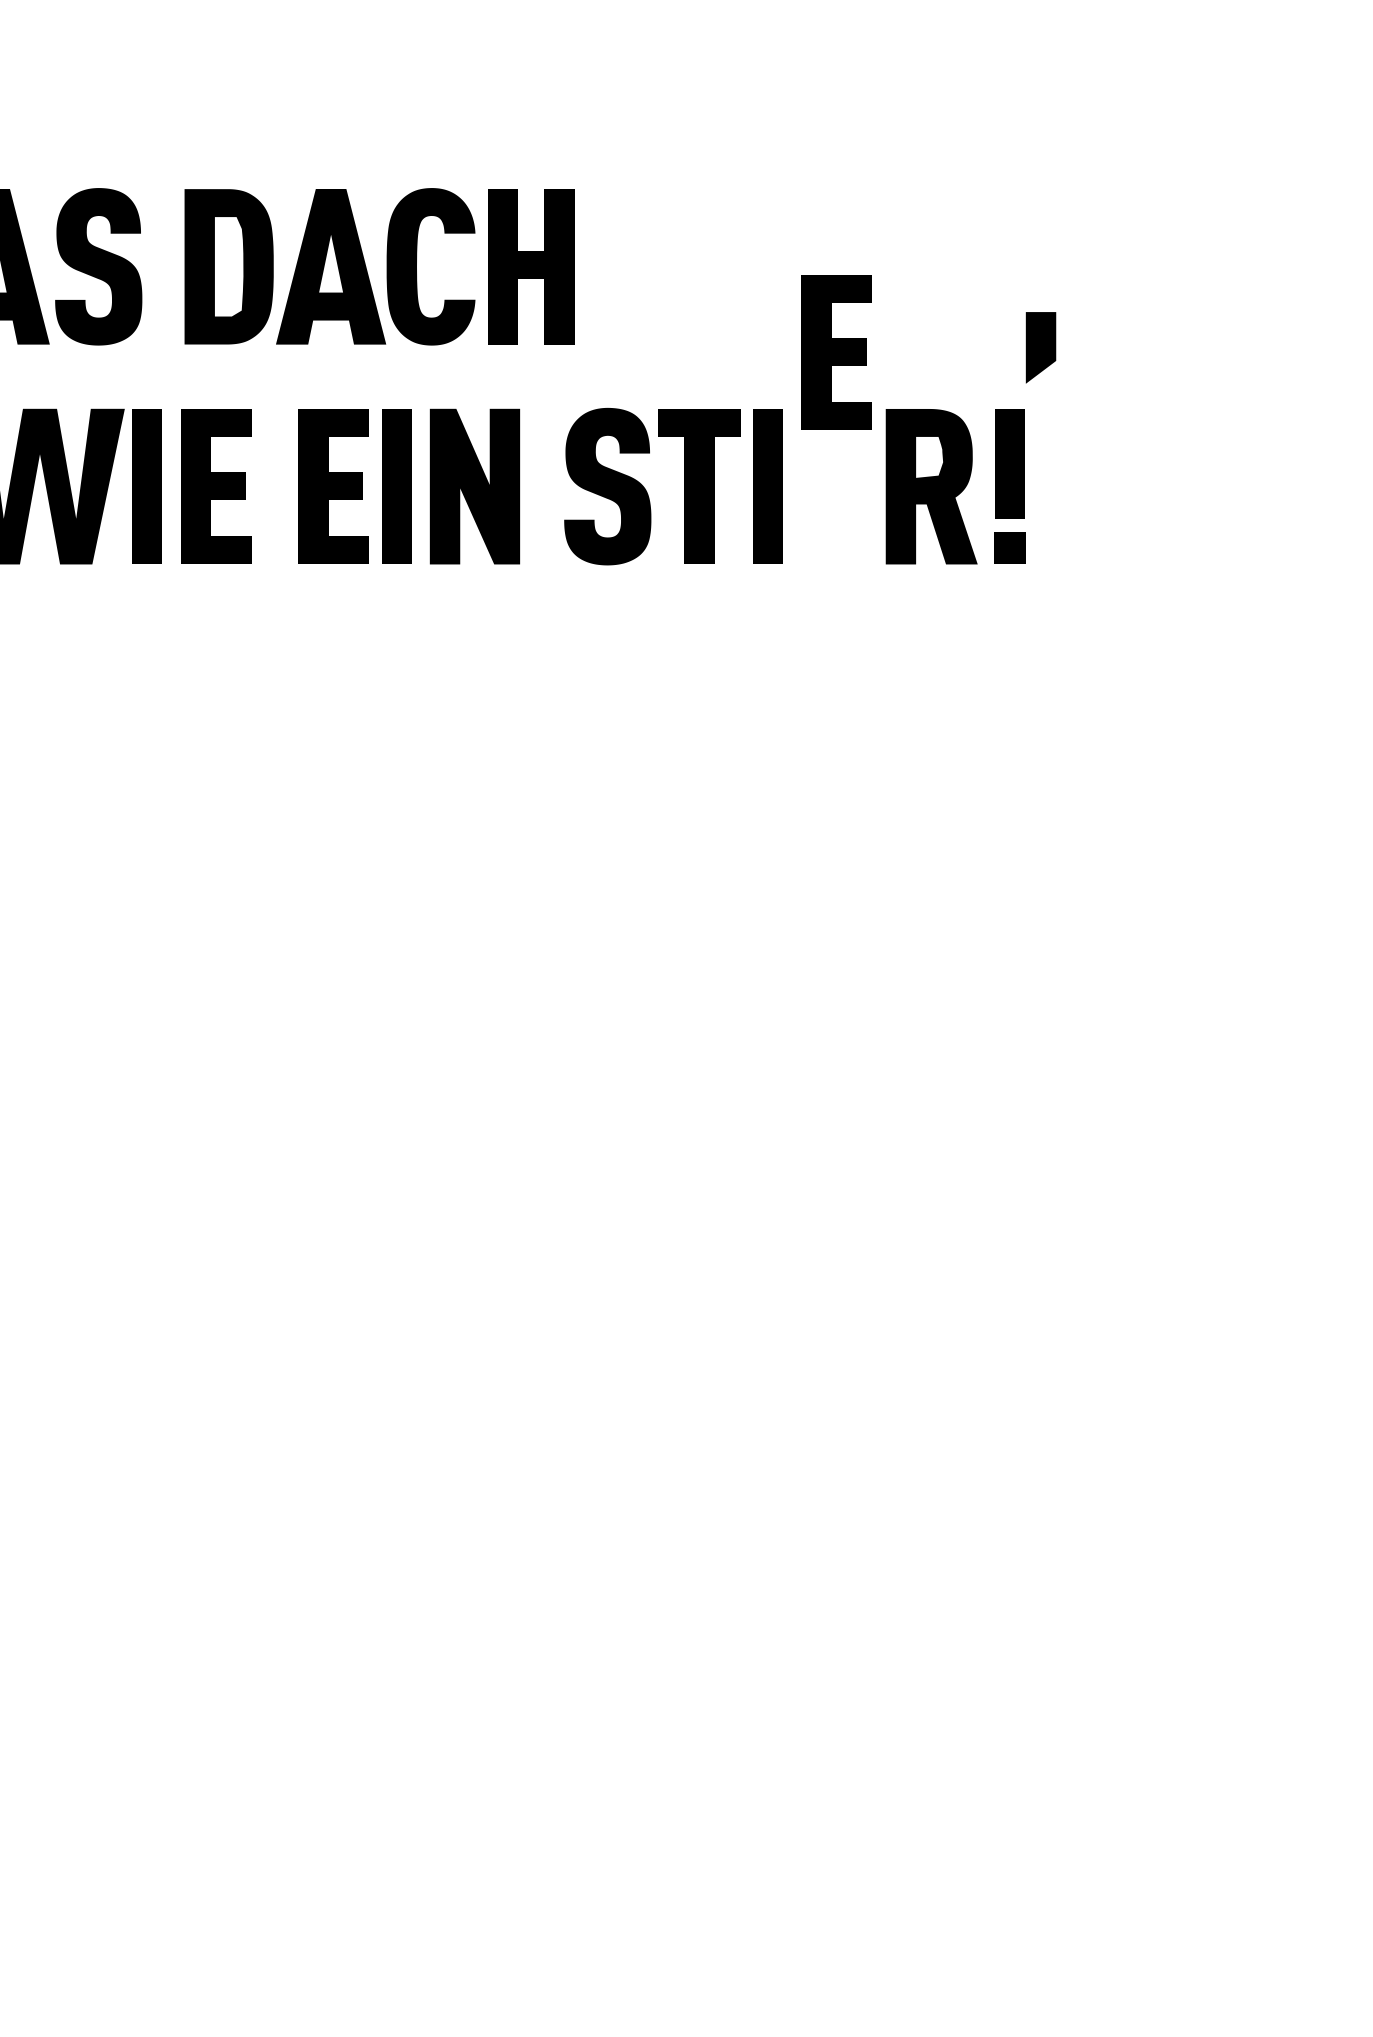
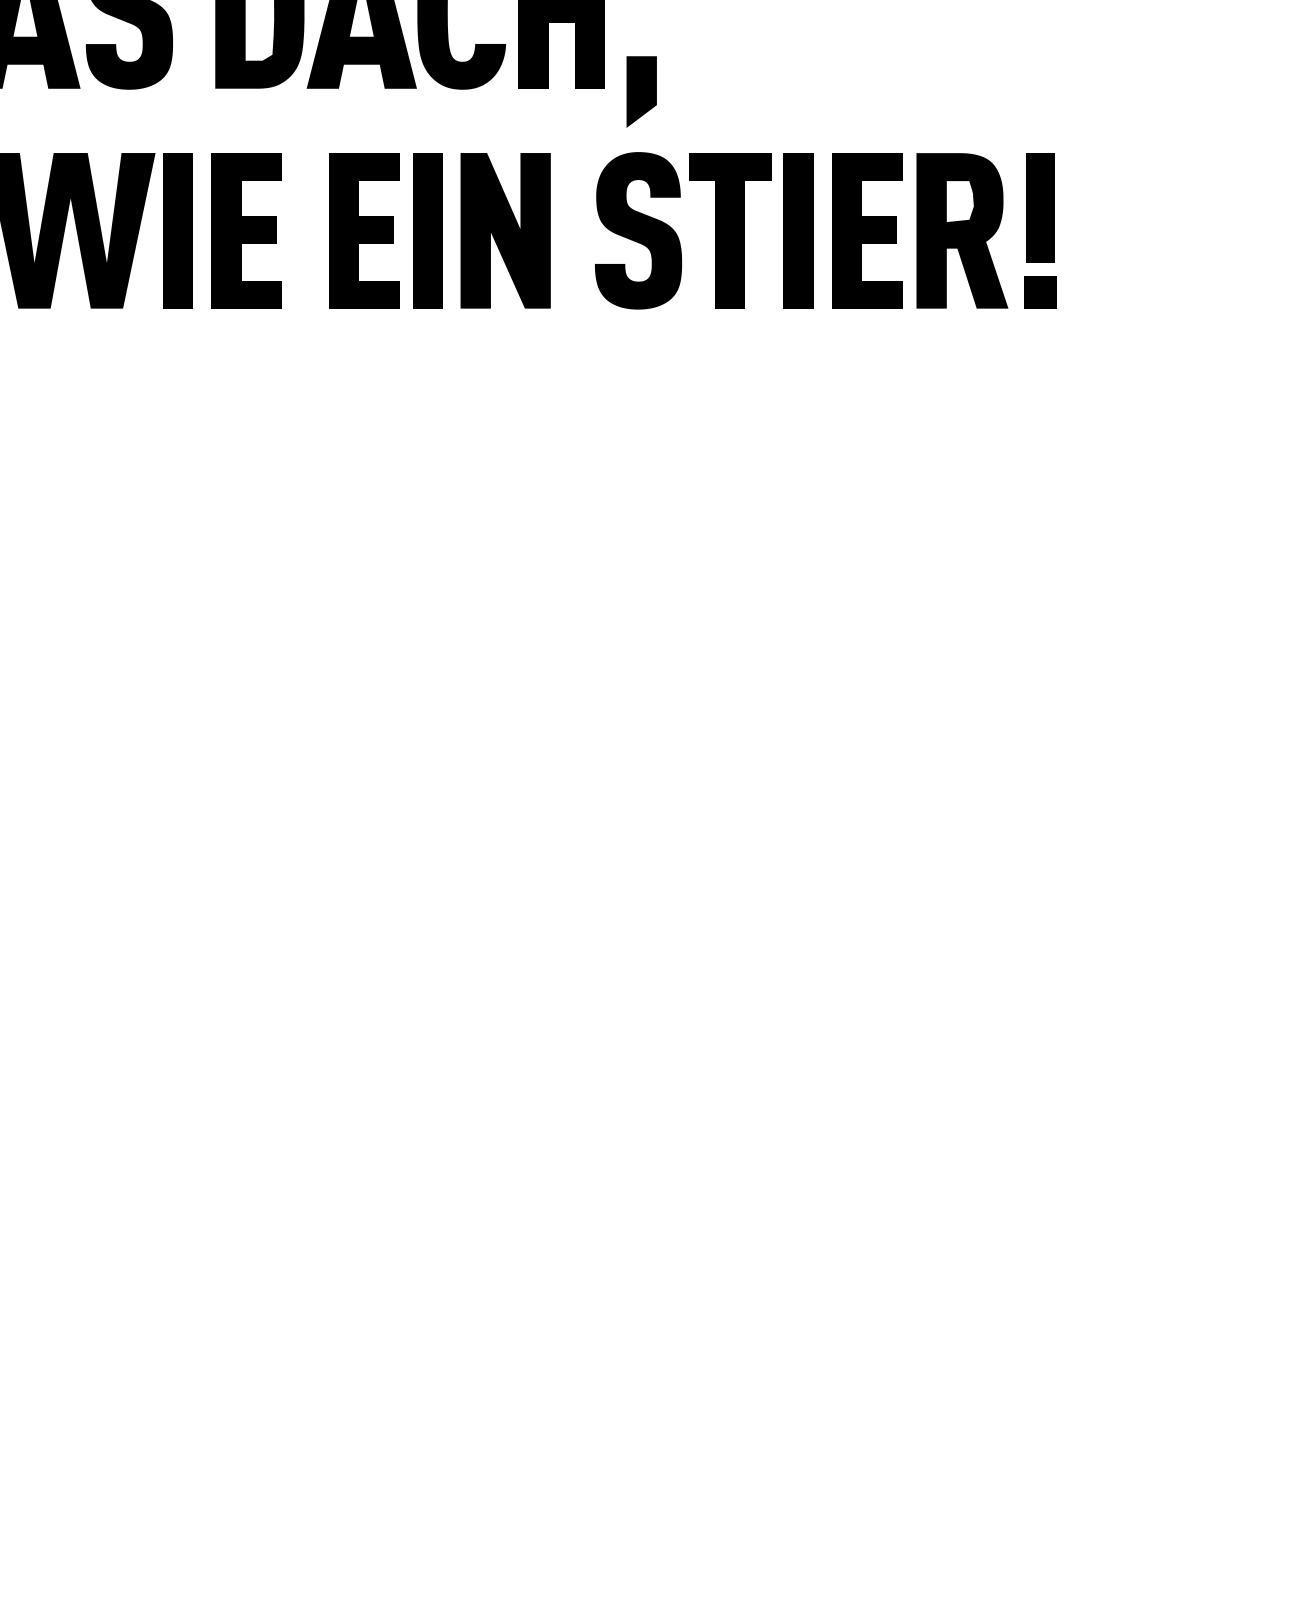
part: (1040, 347) -> (641, 91), moved
part: (836, 352) -> (867, 230), moved

